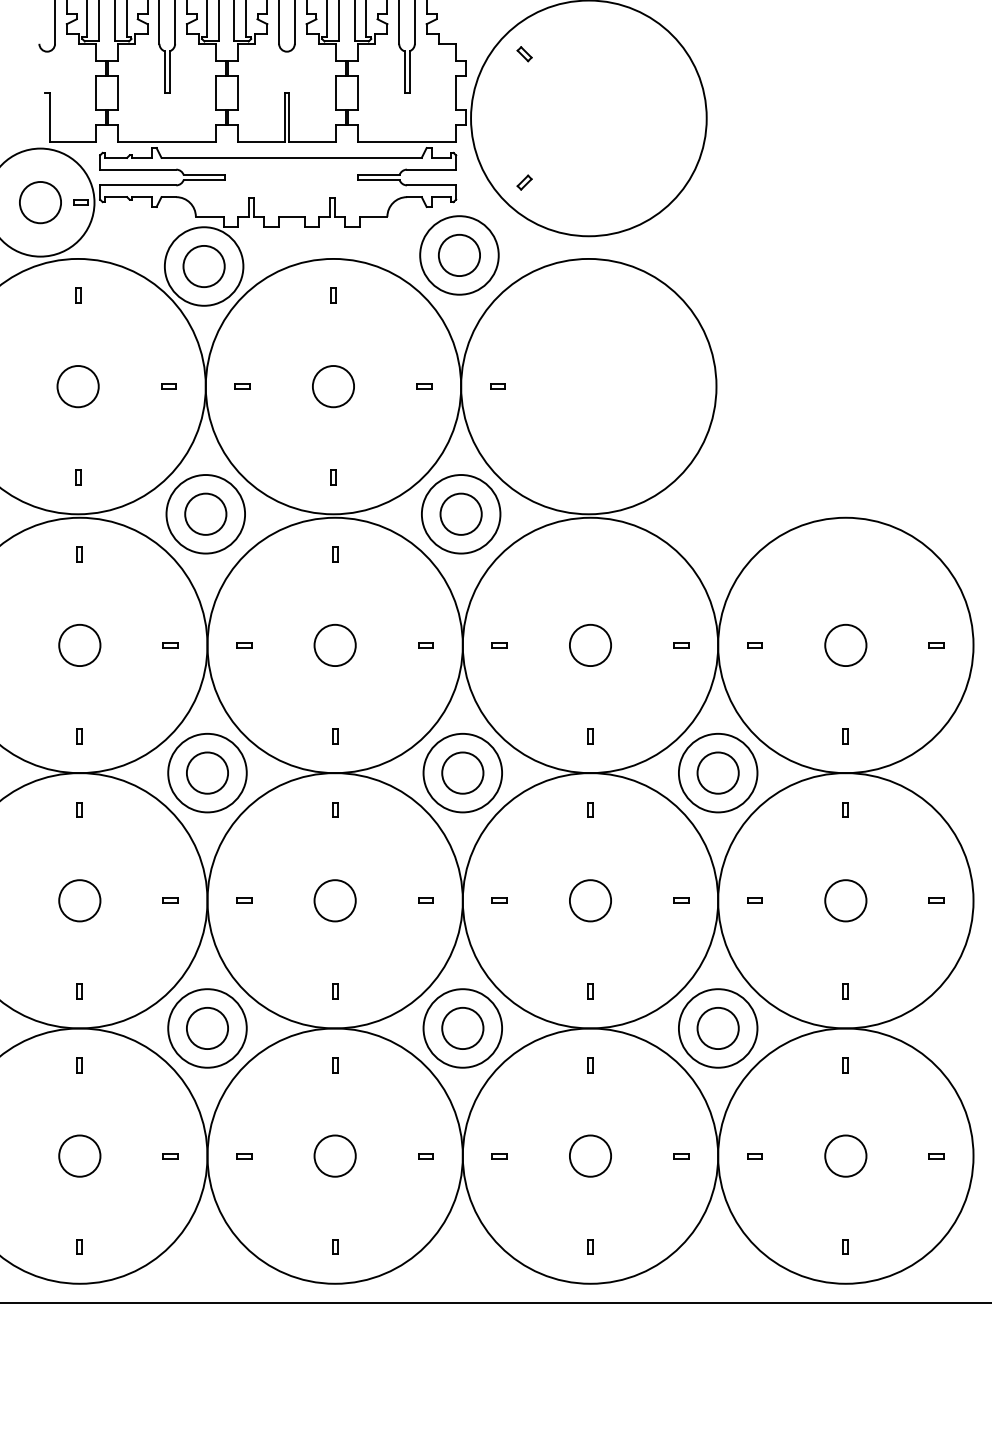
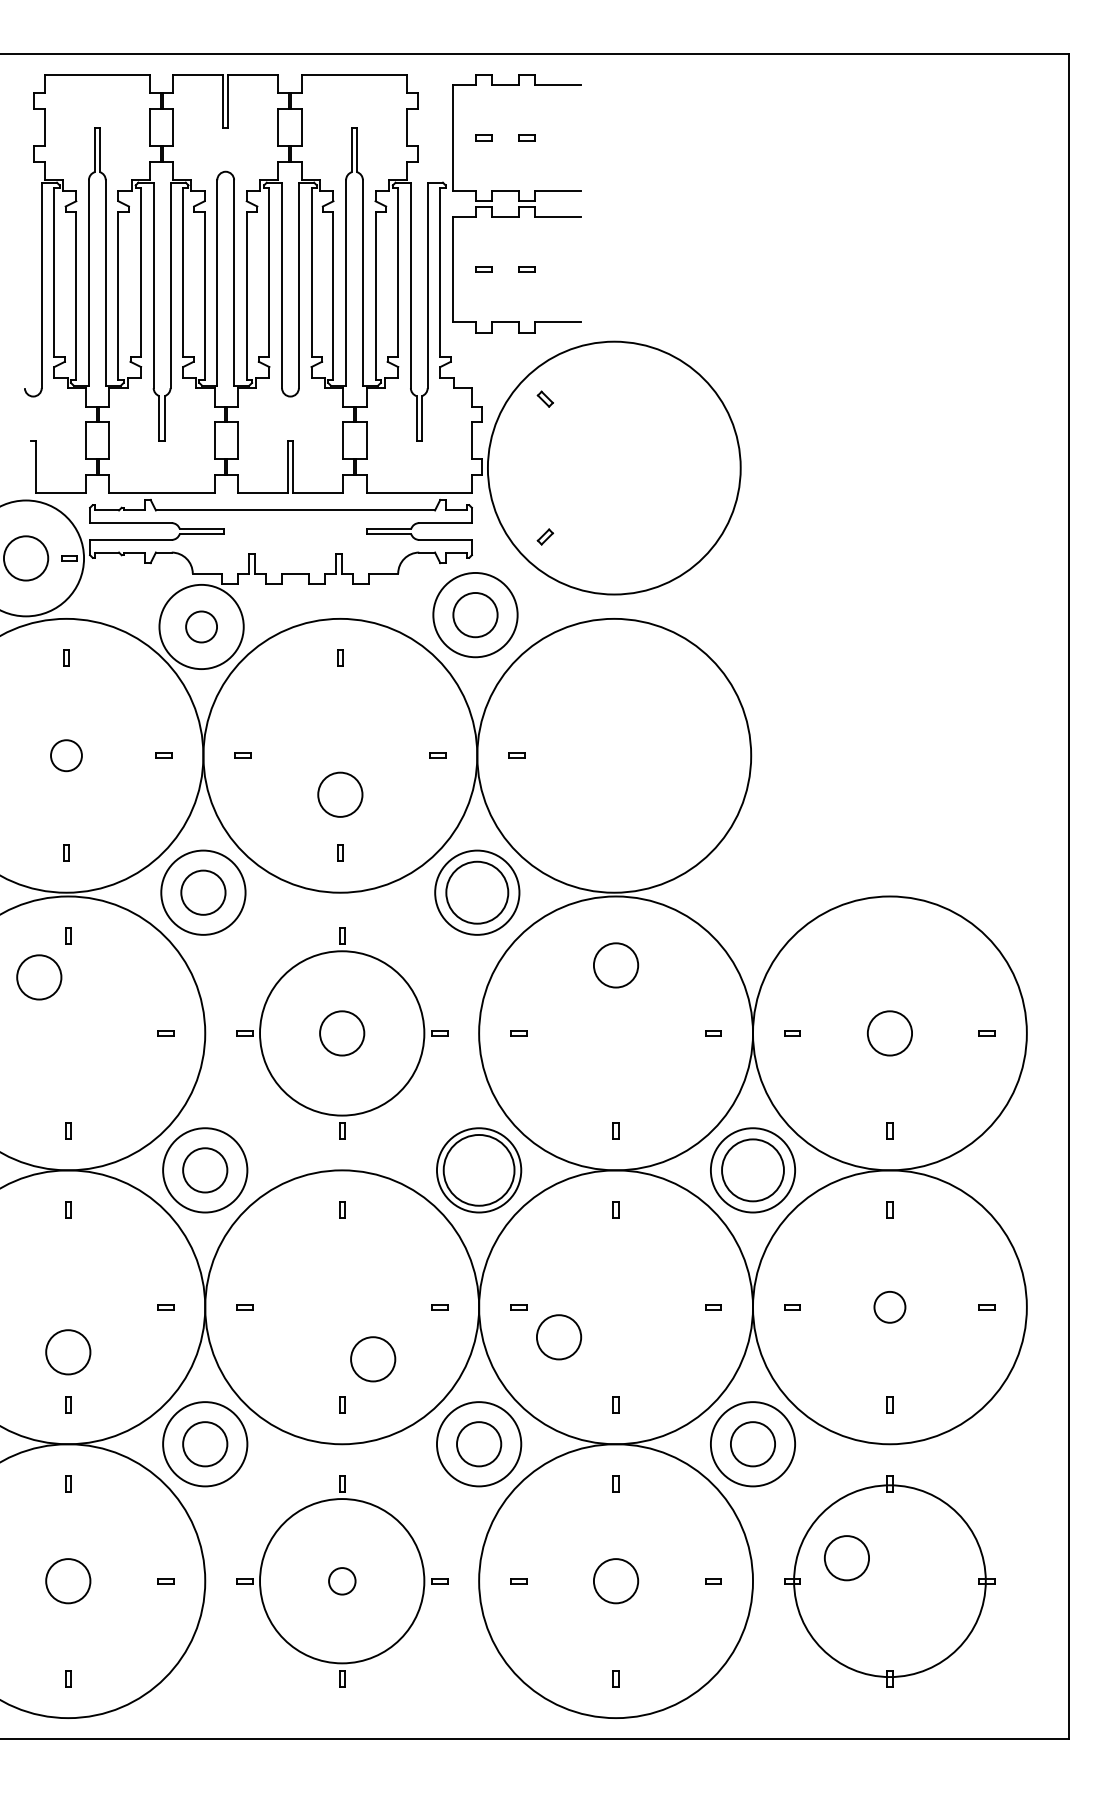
circle: (204, 266) -> (201, 626), size x0.7
circle: (78, 386) -> (66, 755), size x0.7
circle: (333, 386) -> (340, 794), moved
circle: (461, 514) -> (477, 892), size x1.4
circle: (80, 645) -> (39, 977), moved
circle: (335, 645) -> (342, 1033), size x0.6
circle: (590, 645) -> (616, 965), moved
circle: (463, 773) -> (479, 1170), size x1.6
circle: (717, 773) -> (752, 1170), size x1.4
circle: (80, 900) -> (68, 1352), moved
circle: (335, 900) -> (373, 1359), moved
circle: (590, 900) -> (559, 1337), moved
circle: (845, 900) -> (889, 1307), size x0.7
circle: (335, 1156) -> (342, 1581), size x0.6
circle: (335, 1156) -> (342, 1581), size x0.6
circle: (845, 1156) -> (846, 1558), moved
circle: (845, 1156) -> (889, 1581), size x0.7

